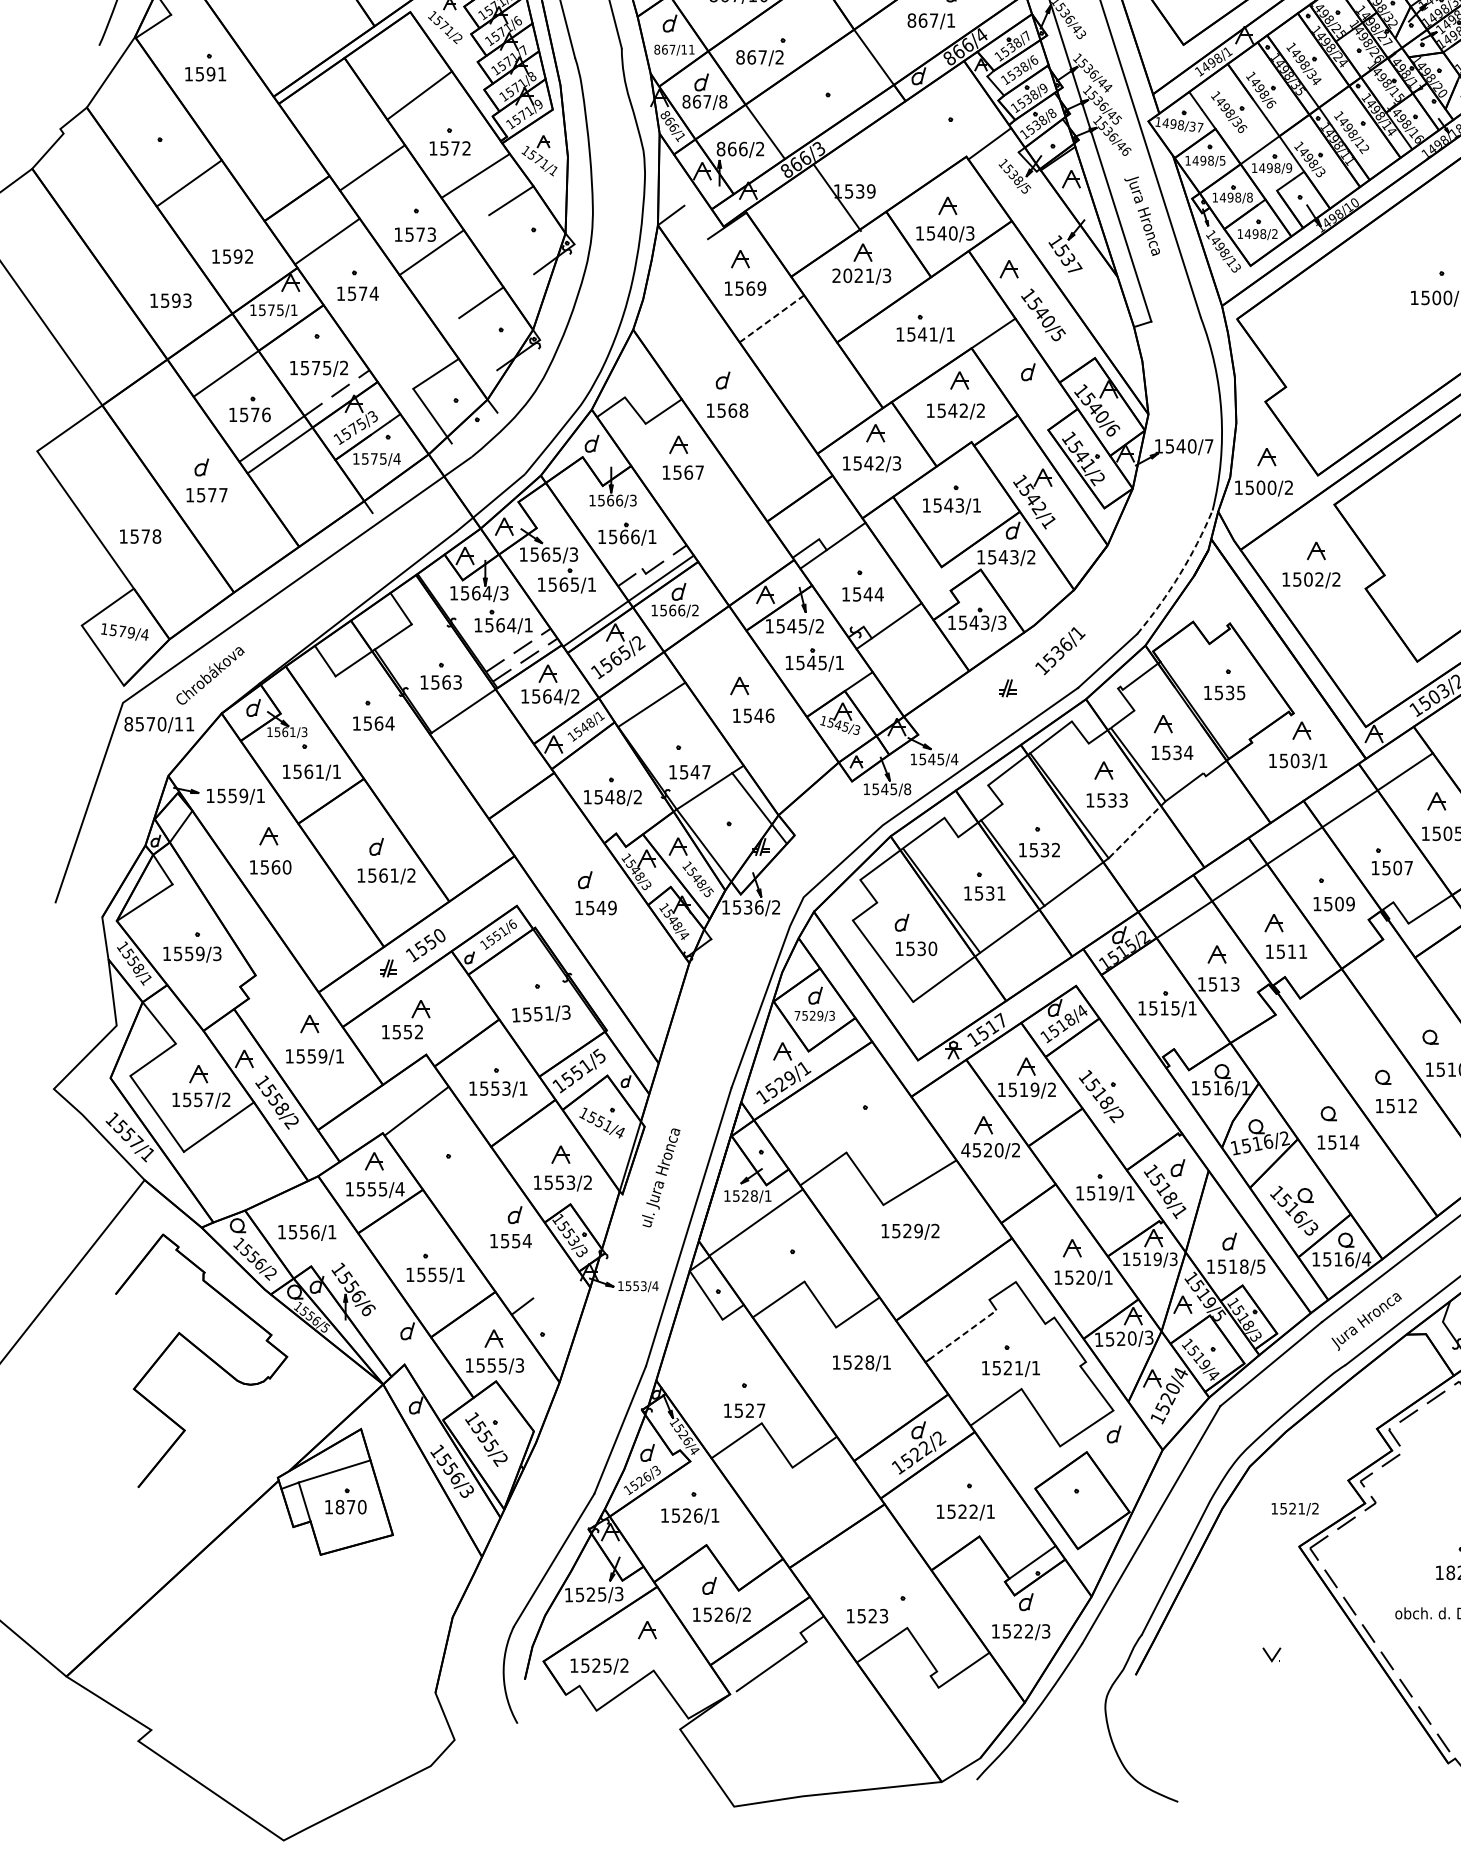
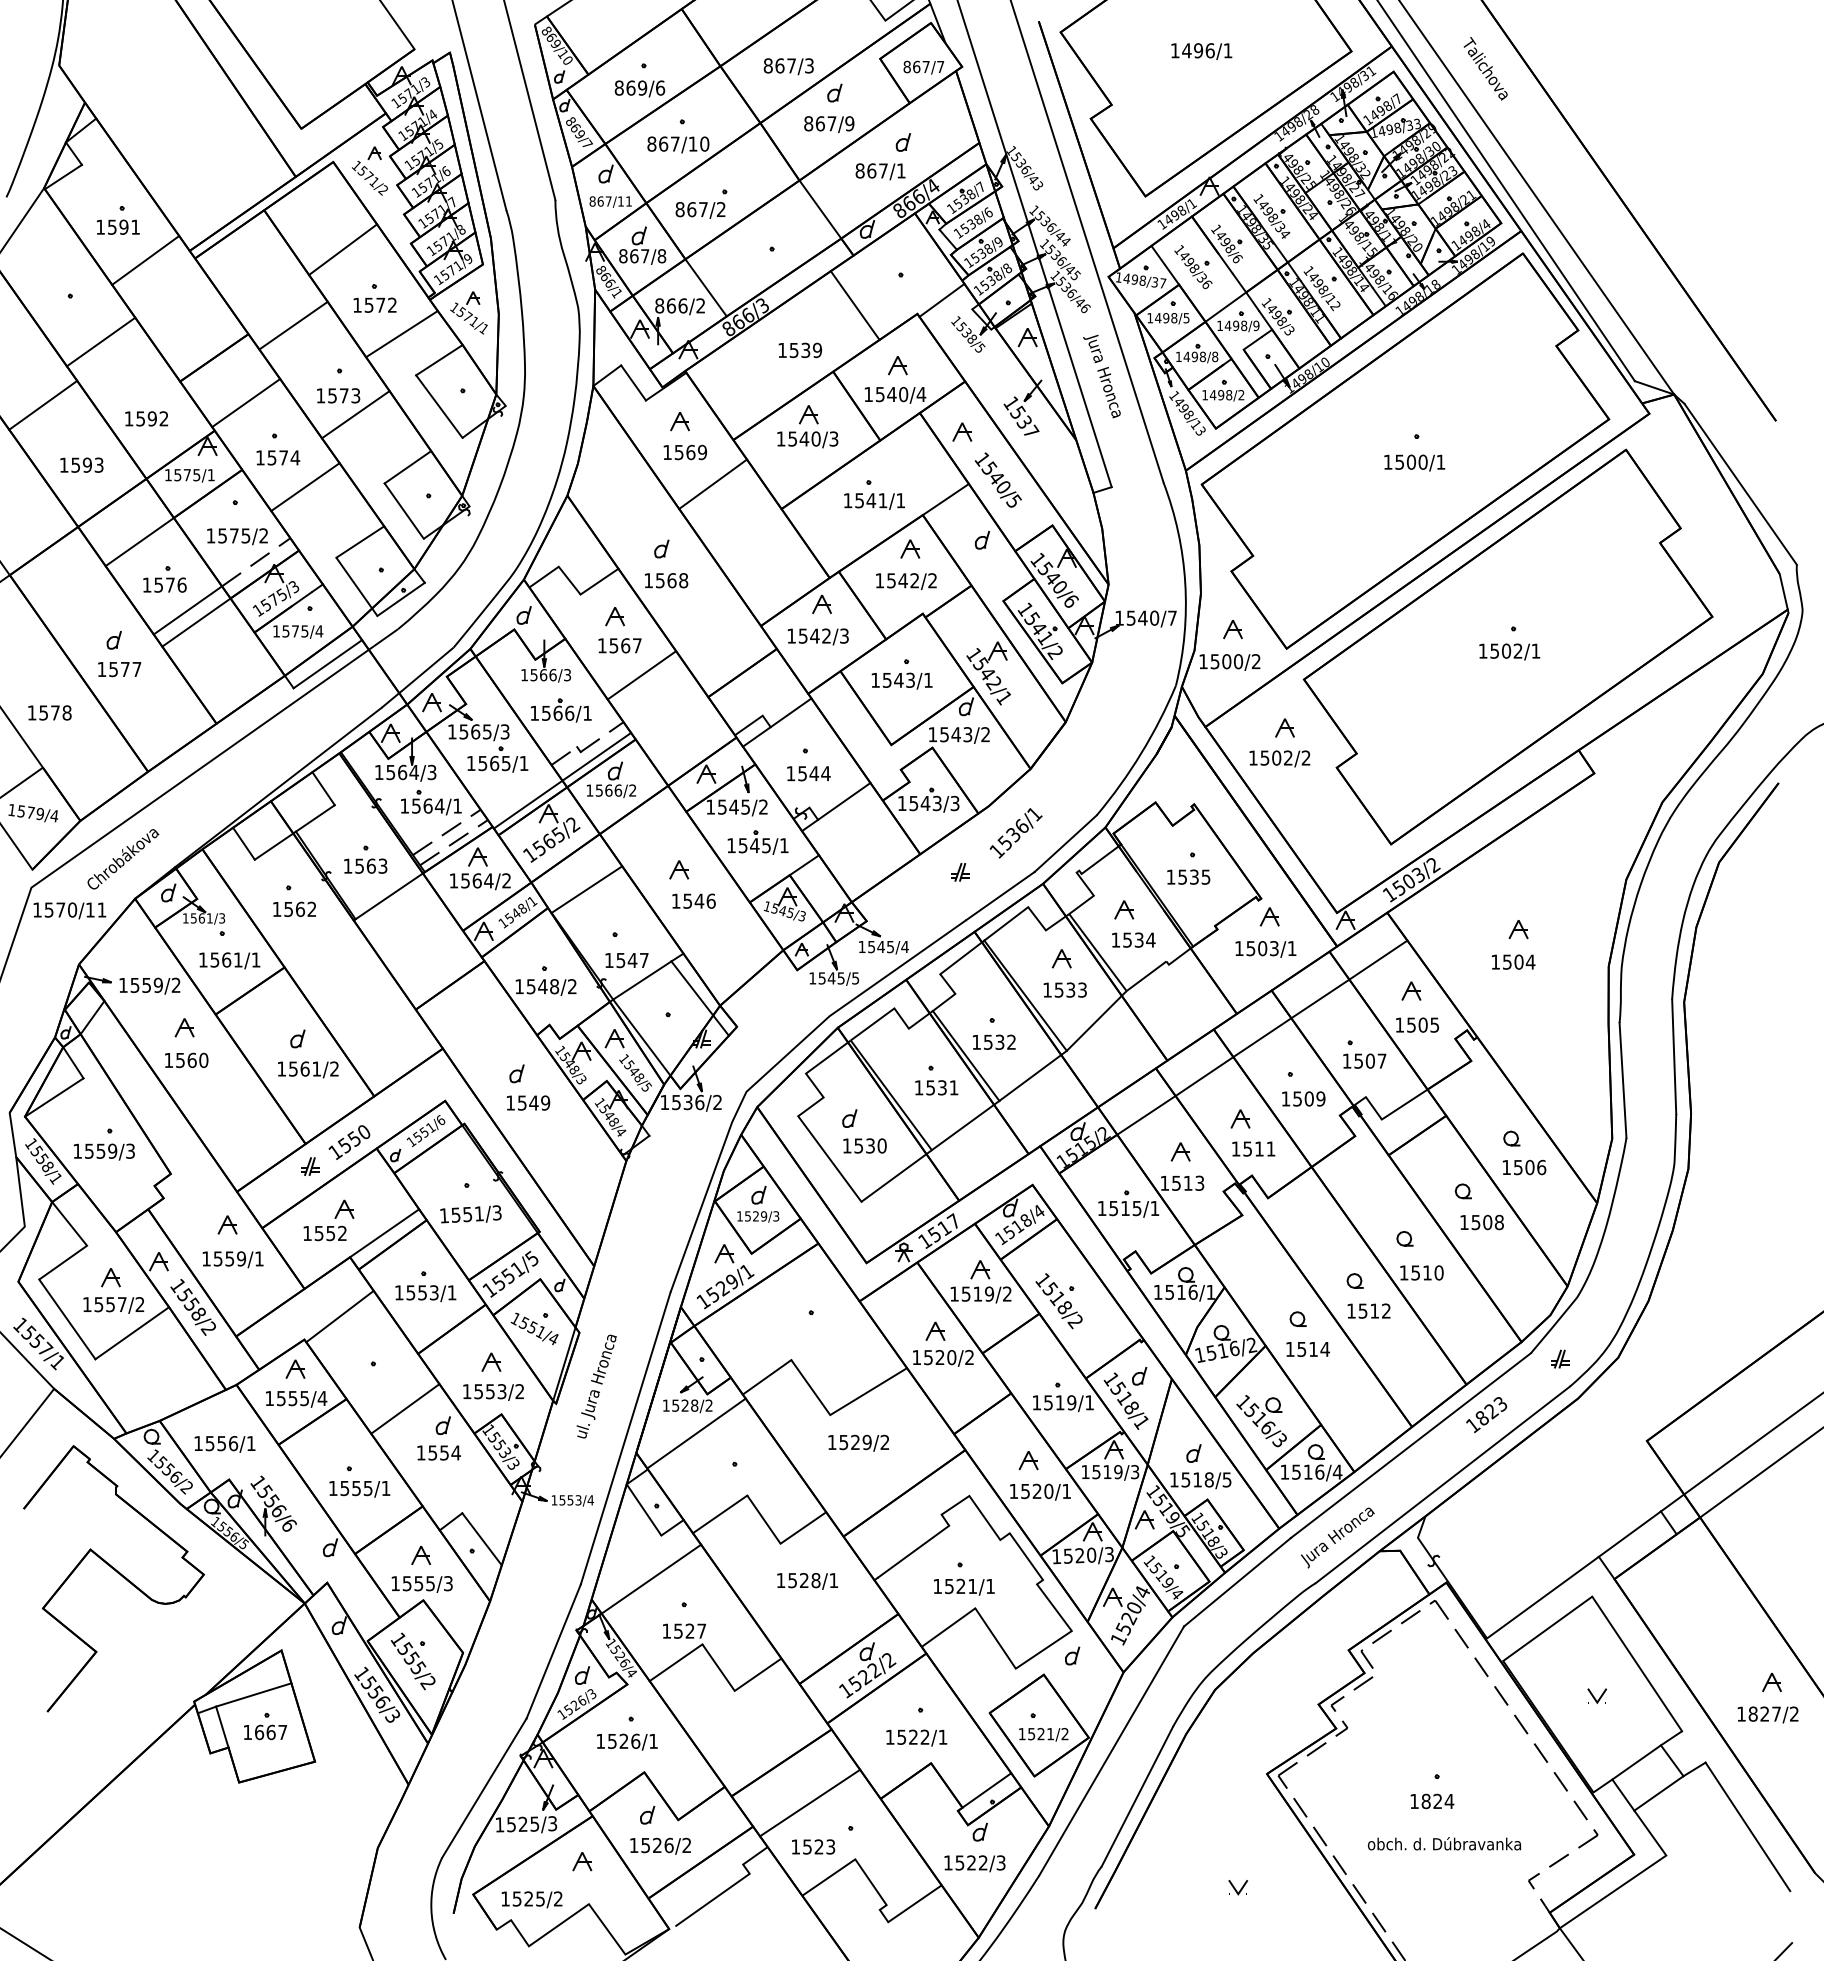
line: (231, 105) -> (145, 260), added
line: (837, 198) -> (854, 305), moved
line: (696, 221) -> (633, 382), added
text: (970, 233) -> (921, 394), 1540/3 -> 1540/4
line: (134, 242) -> (43, 404), added
line: (511, 244) -> (439, 406), added
text: (853, 275) -> (798, 438), 2021/3 -> 1540/3
line: (772, 319) -> (713, 484), dashed -> solid
line: (383, 321) -> (305, 487), added
line: (477, 343) -> (403, 510), added
line: (474, 427) -> (400, 598), added
line: (404, 490) -> (327, 664), added
line: (703, 500) -> (641, 675), added
arc: (1179, 575) -> (1141, 753), dashed -> solid
text: (389, 722) -> (311, 908), 1564 -> 1562
text: (128, 723) -> (37, 909), 8570/11 -> 1570/11
text: (907, 789) -> (855, 978), 1545/8 -> 1545/5
text: (260, 795) -> (175, 984), 1559/1 -> 1559/2
line: (1137, 829) -> (1097, 1020), dashed -> solid
text: (797, 1015) -> (739, 1216), 7529/3 -> 1529/3
line: (459, 1032) -> (384, 1233), added
text: (965, 1150) -> (916, 1357), 4520/2 -> 1520/2
text: (767, 1195) -> (708, 1405), 1528/1 -> 1528/2
line: (479, 1198) -> (405, 1408), added
line: (551, 1323) -> (481, 1539), added
line: (962, 1334) -> (913, 1551), dashed -> solid
line: (713, 1360) -> (651, 1578), added
text: (351, 1507) -> (271, 1732), 1870 -> 1667
text: (1294, 1509) -> (1043, 1734), moved
line: (864, 1573) -> (810, 1802), added

